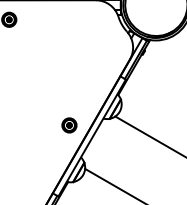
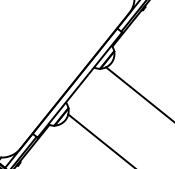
part: (69, 125) -> (59, 69), removed

